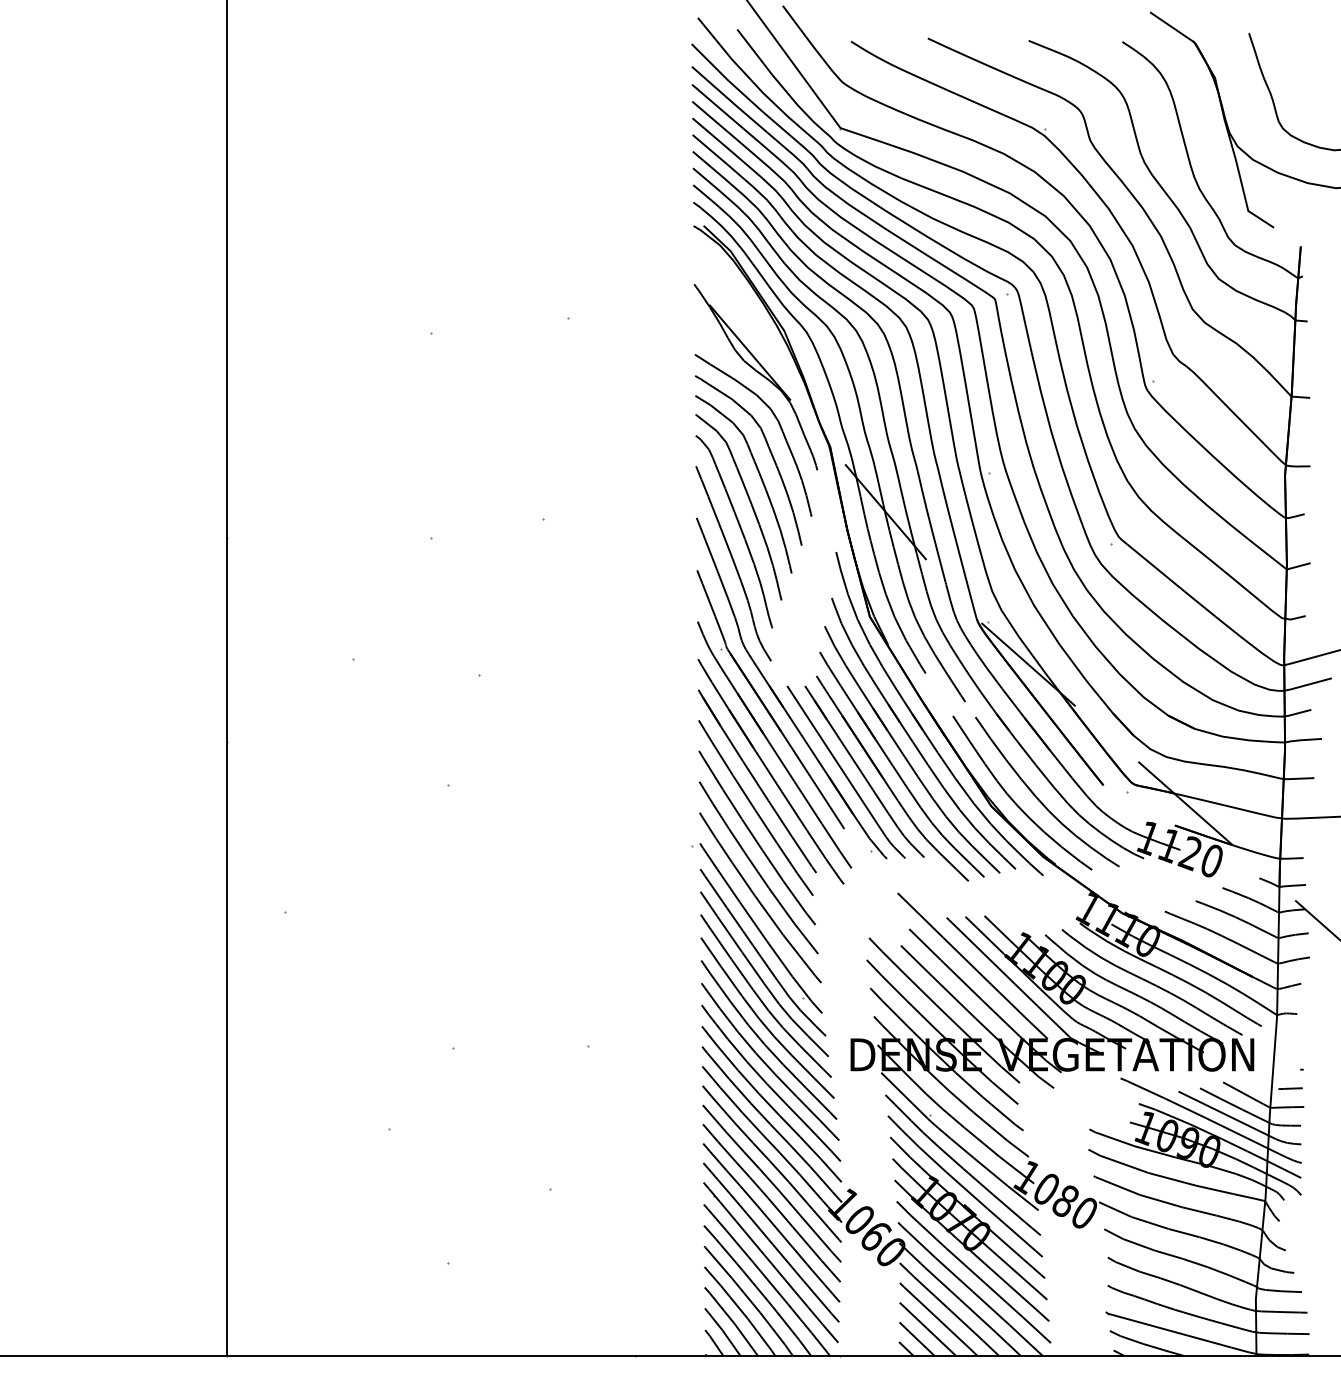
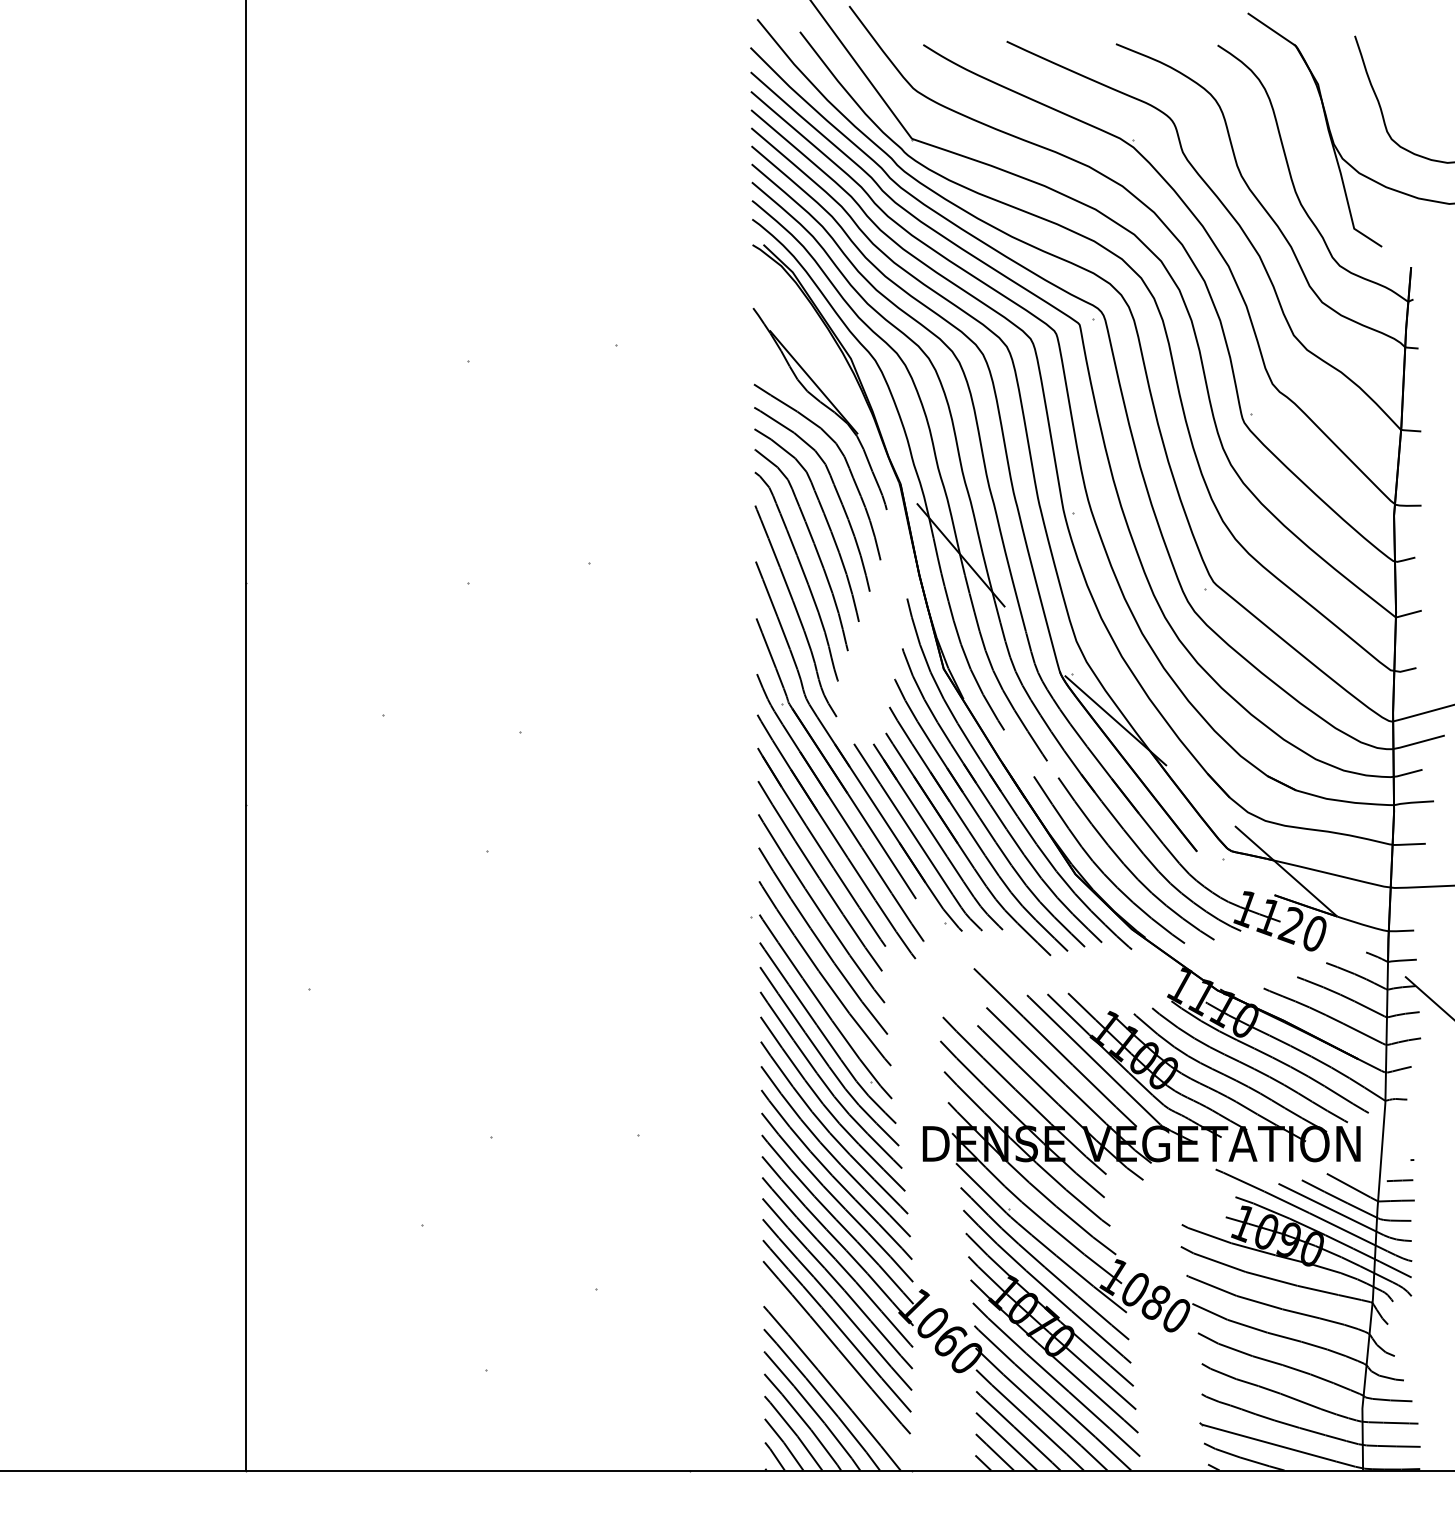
line: (770, 1262) -> (836, 1369), removed

